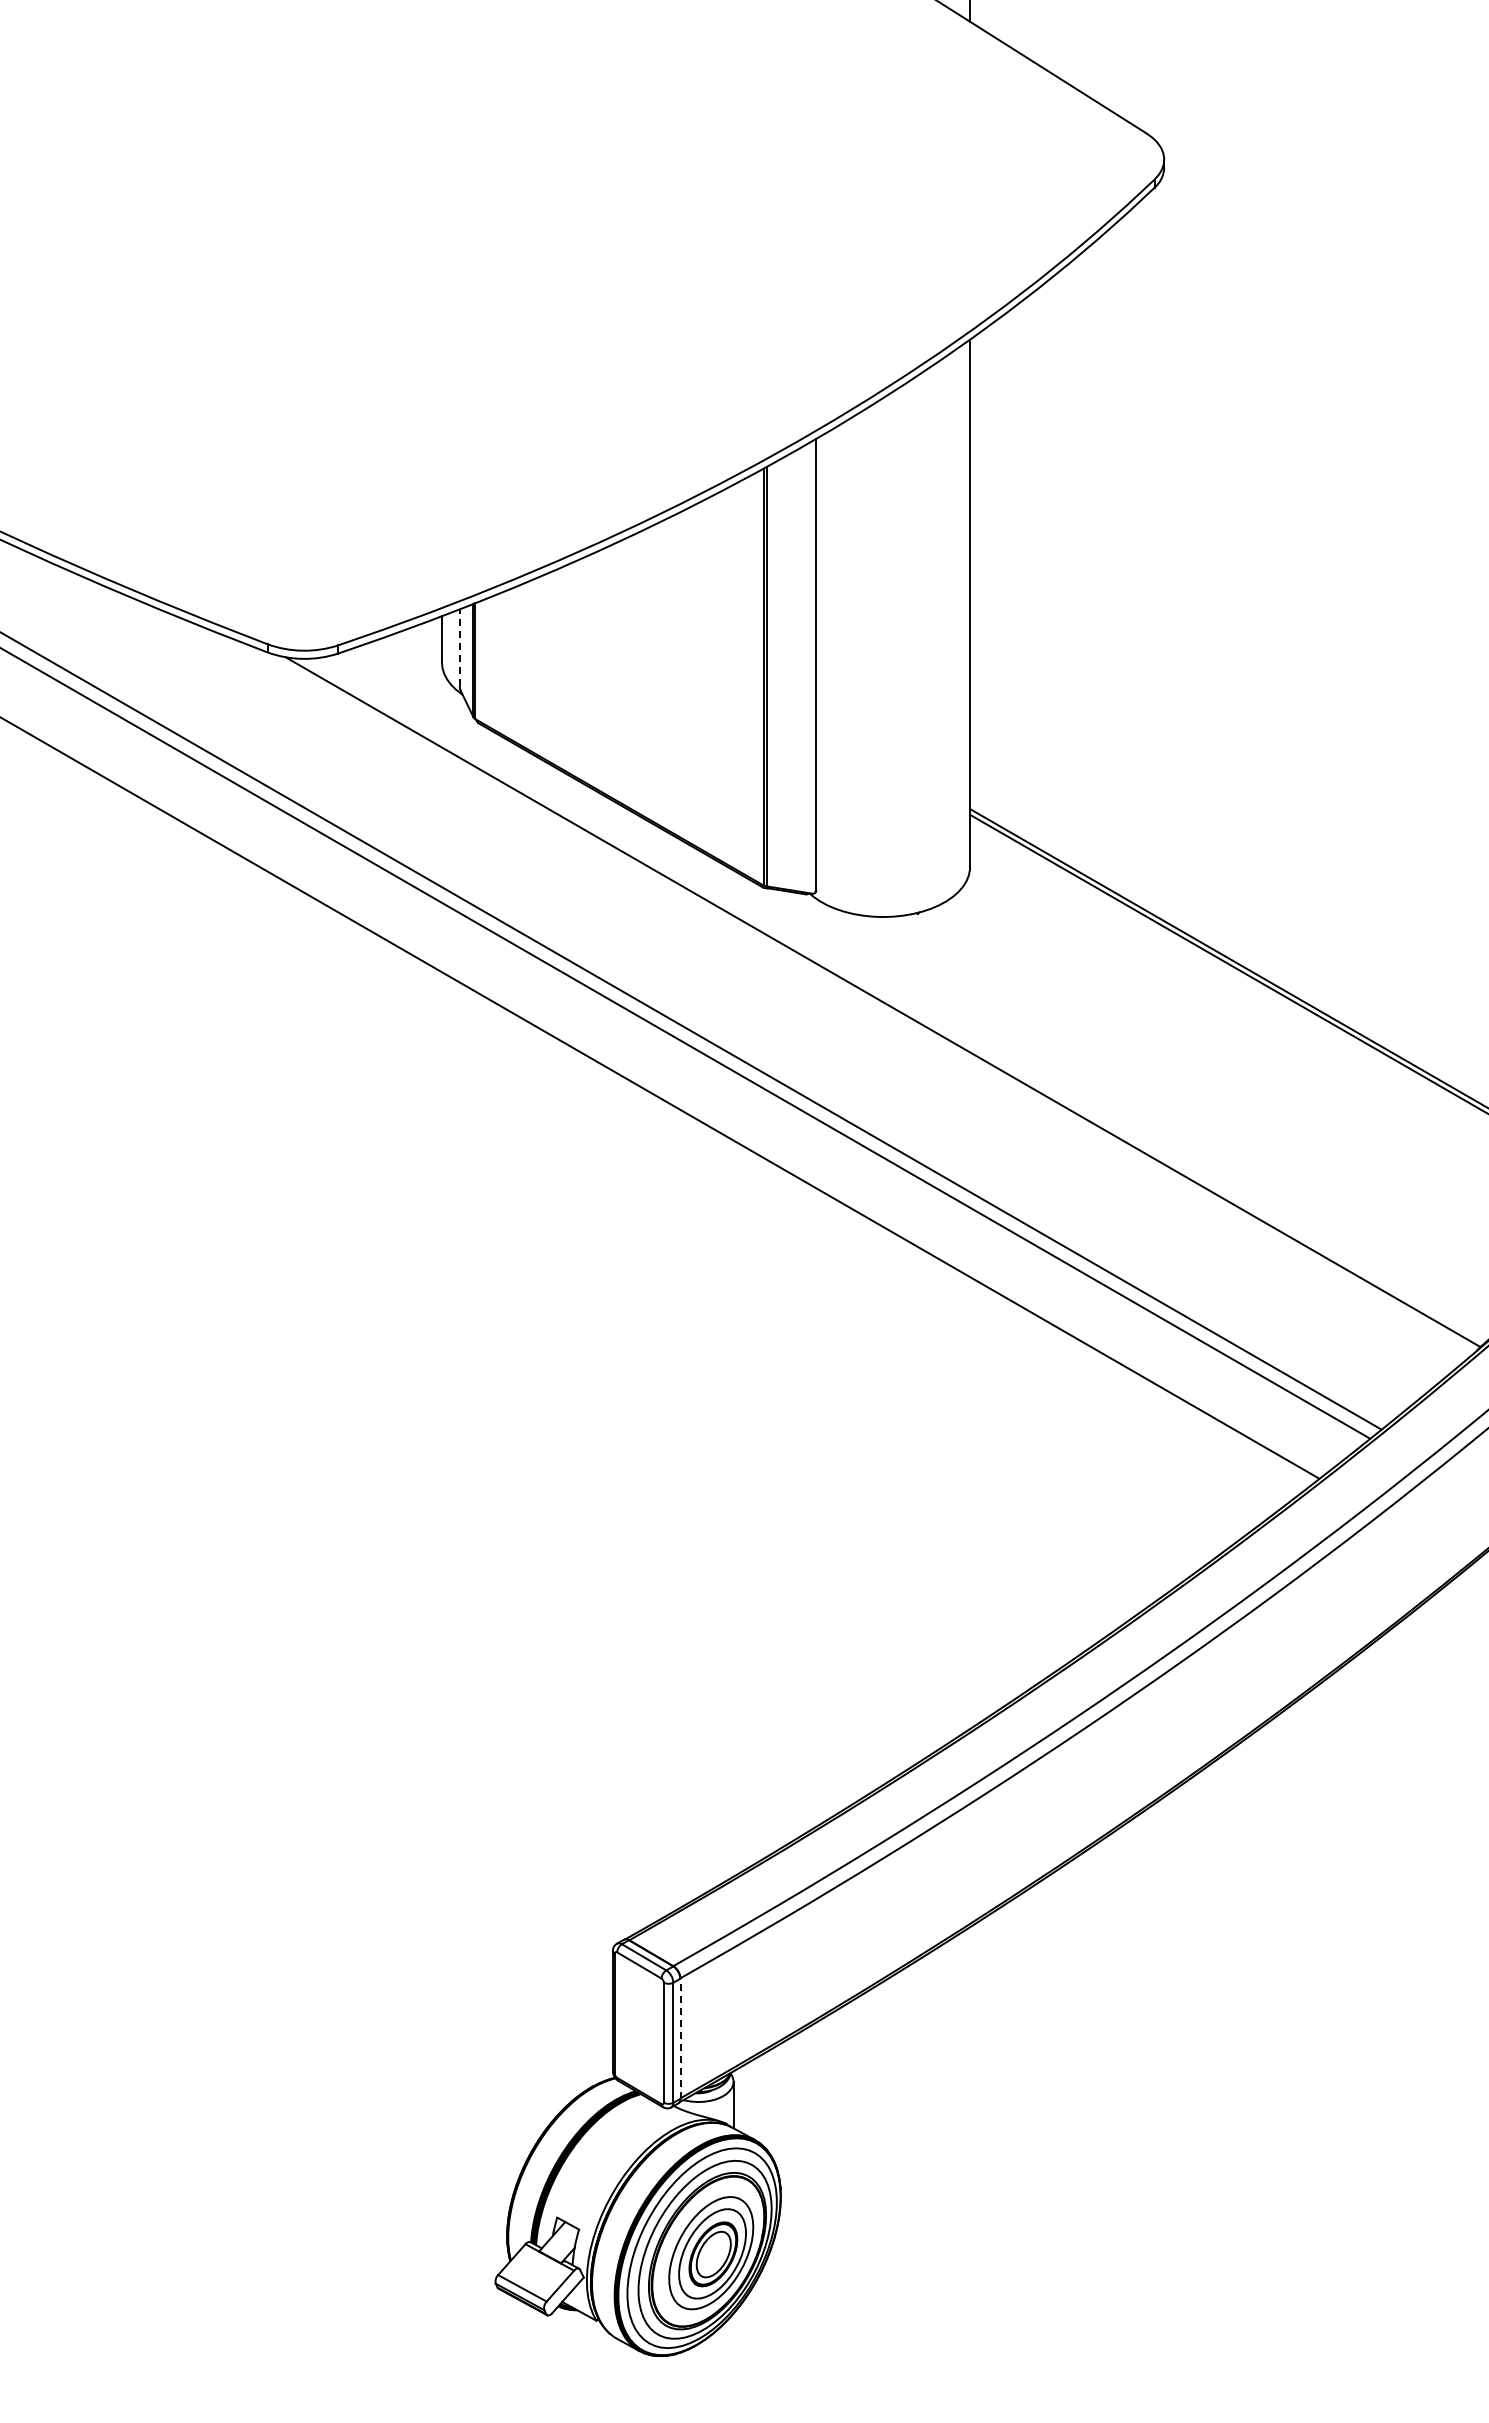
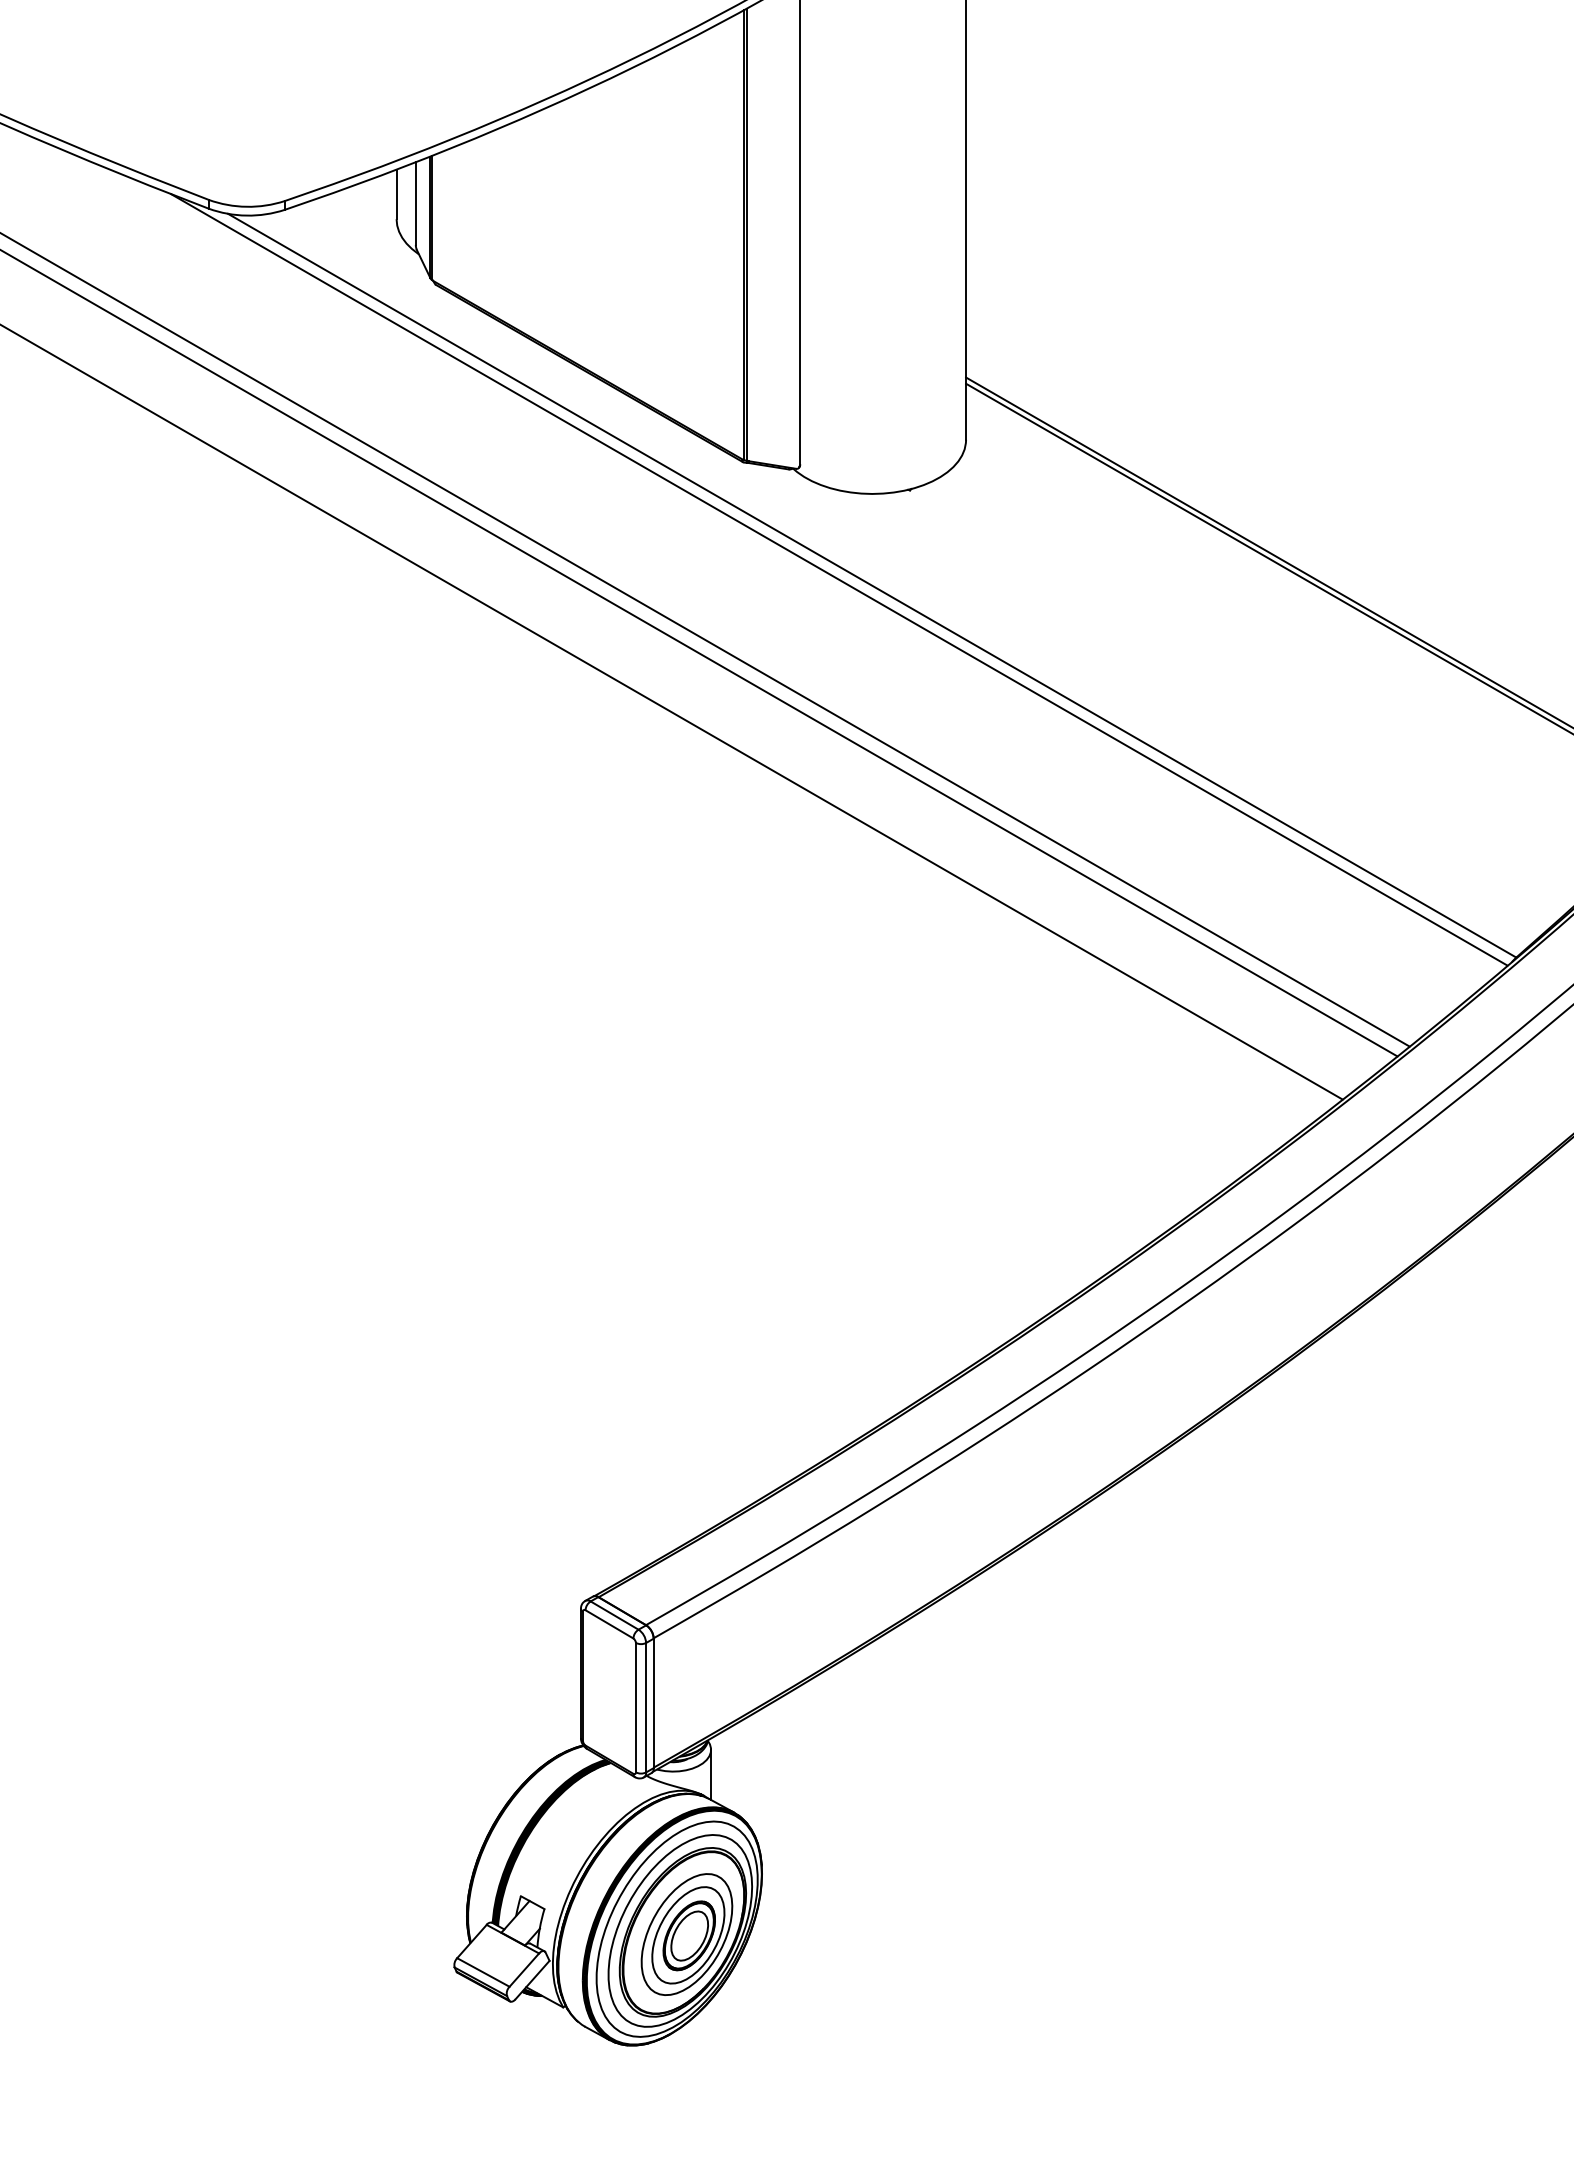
line: (459, 647) -> (415, 203), dashed -> solid
line: (852, 996) -> (839, 579), added
line: (680, 2038) -> (653, 1703), dashed -> solid

